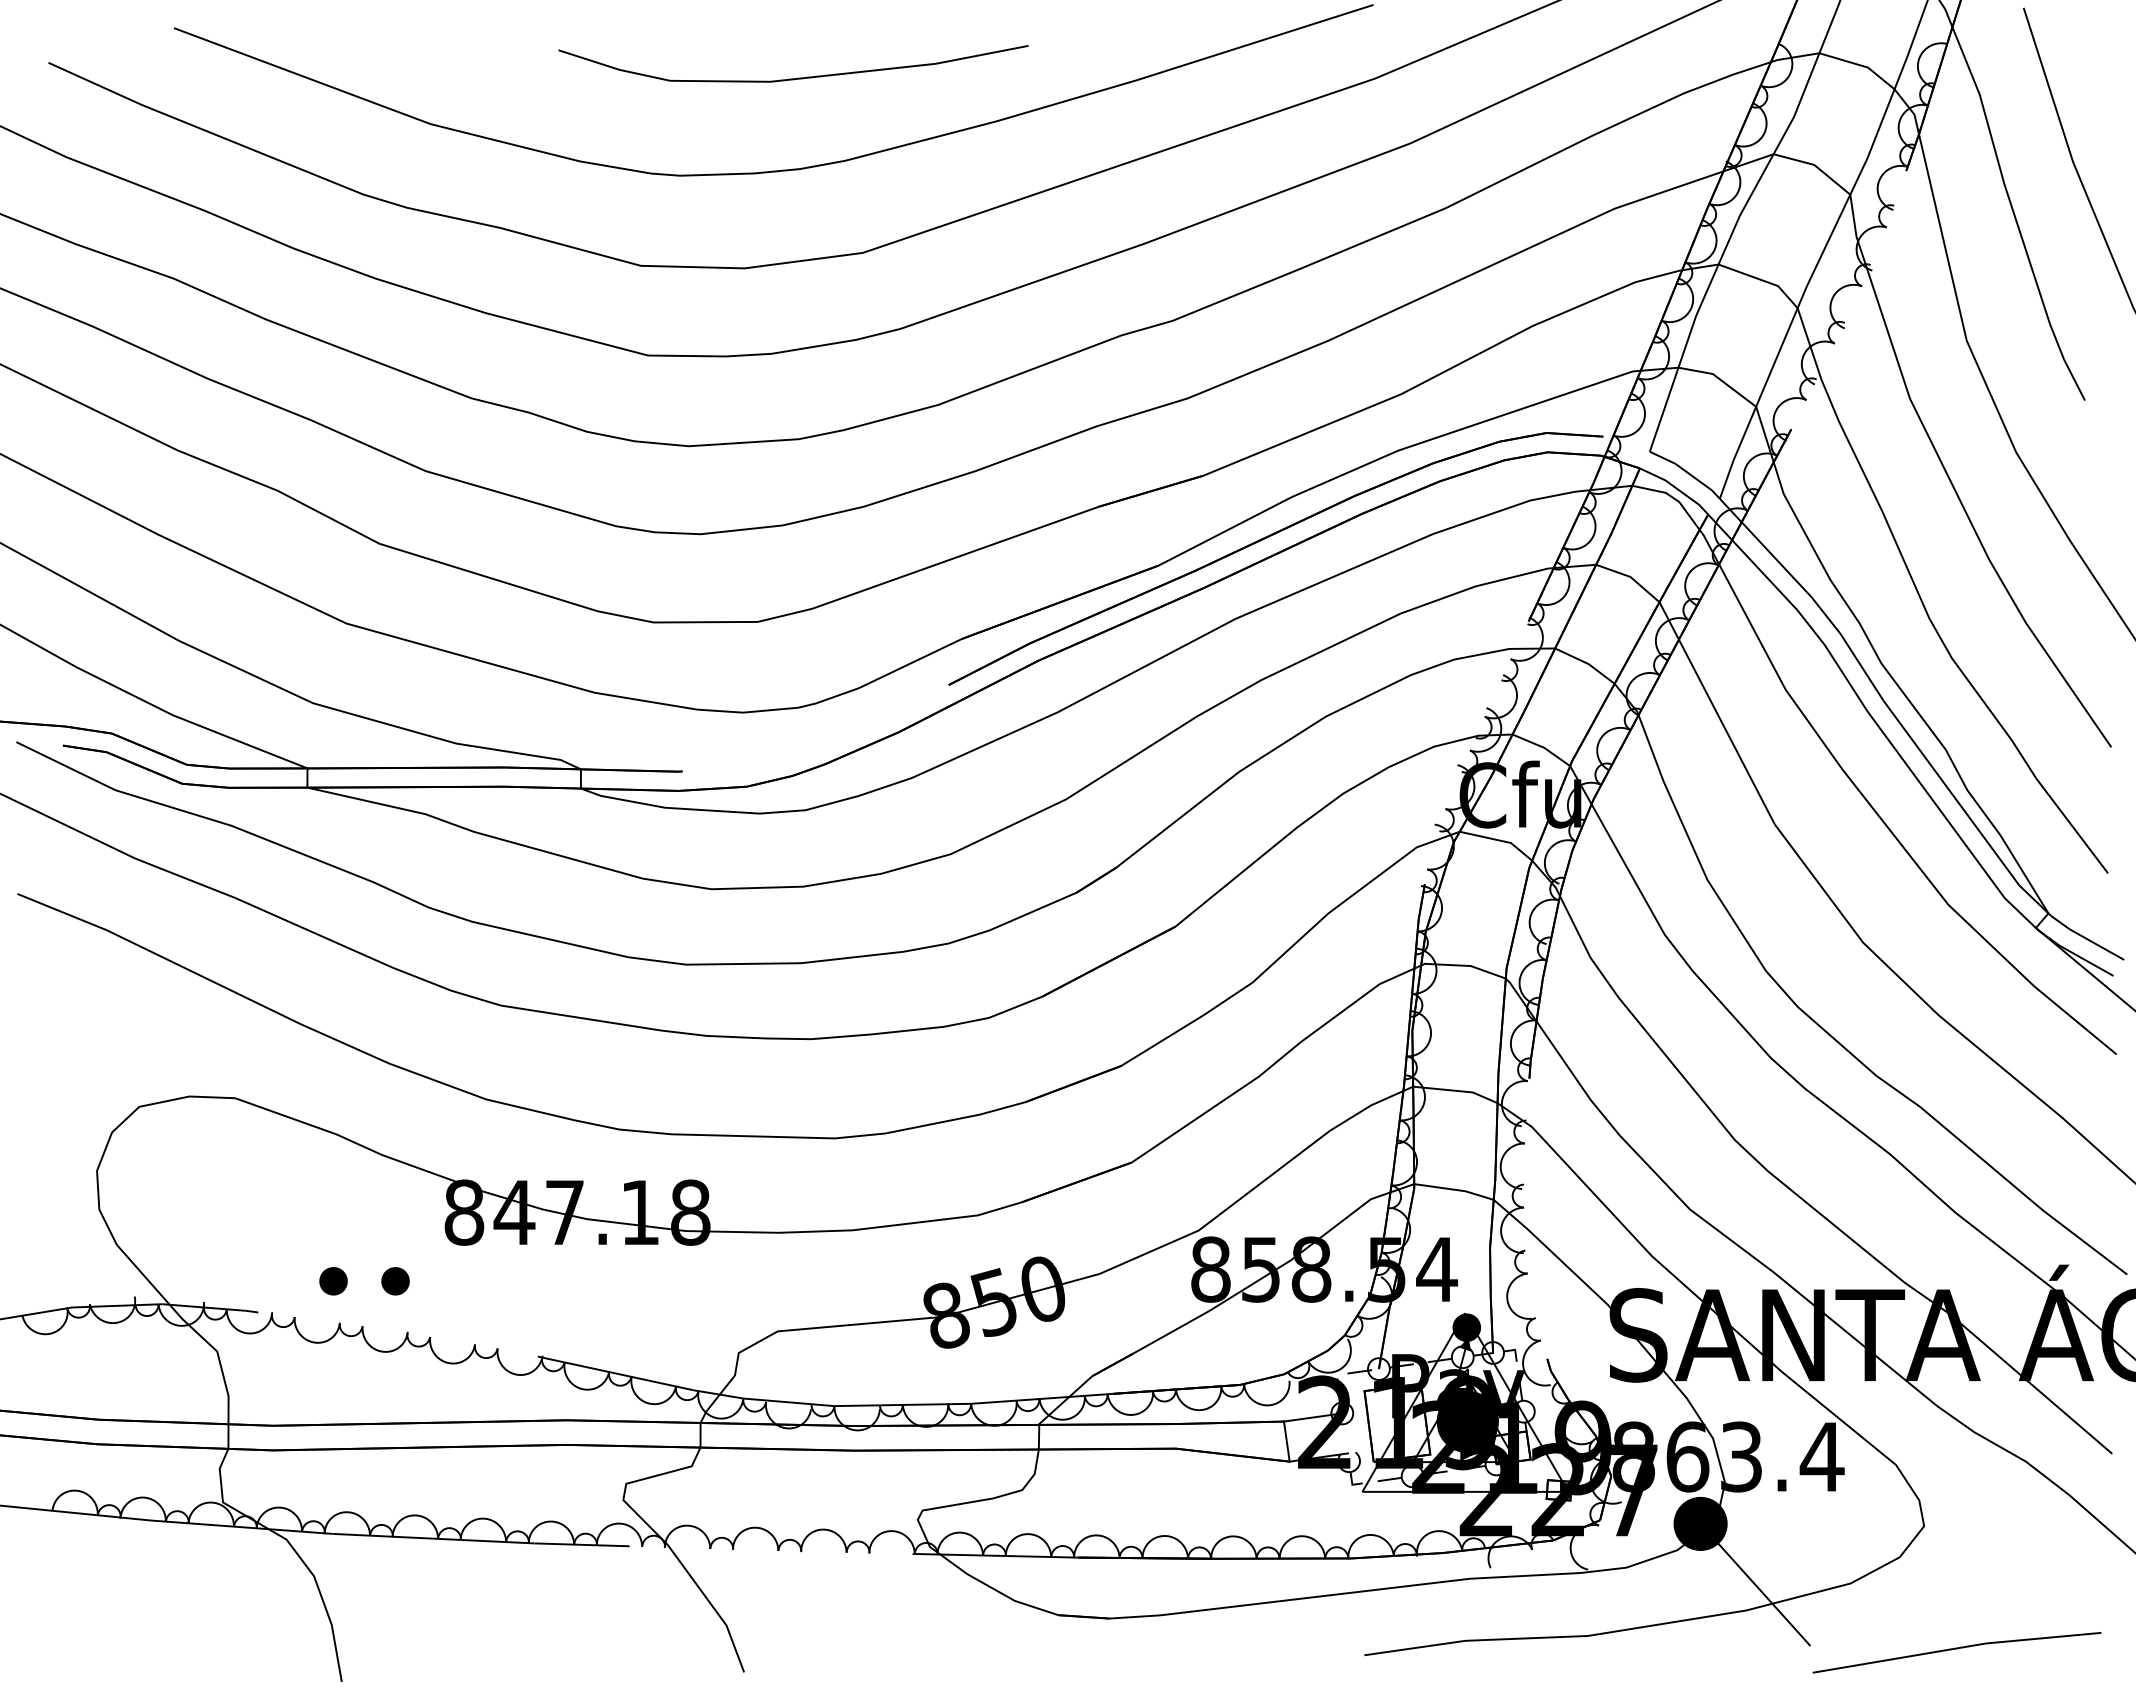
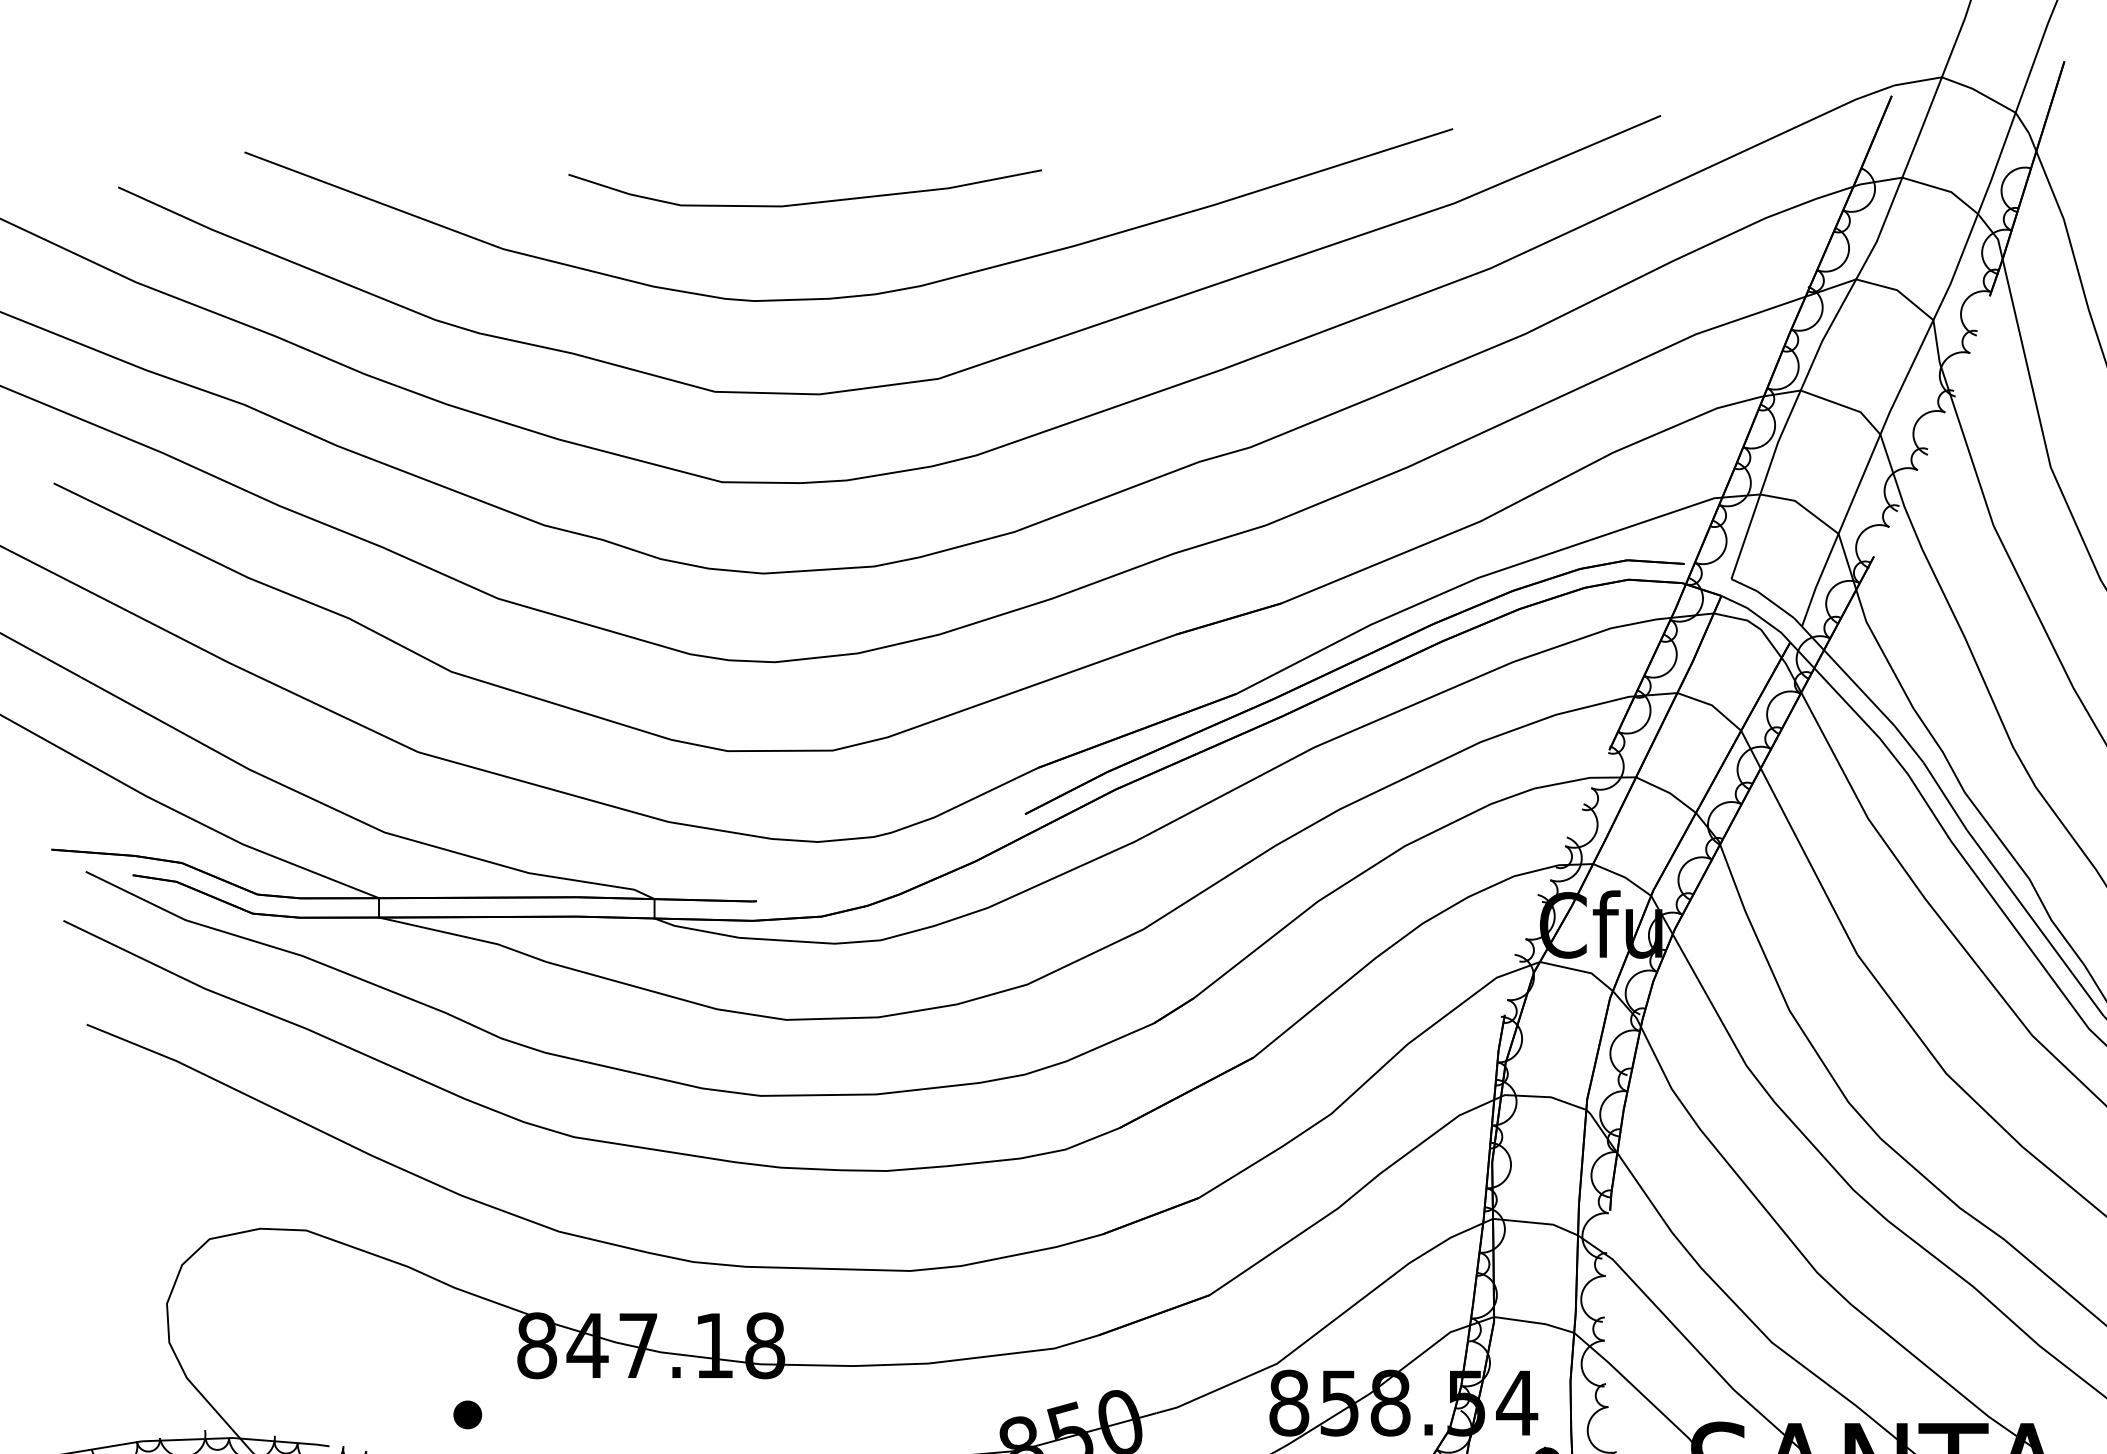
curve: (797, 77) -> (809, 202), moved
part: (333, 1281) -> (405, 1415), removed

